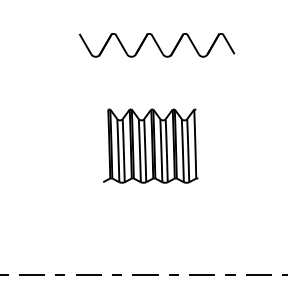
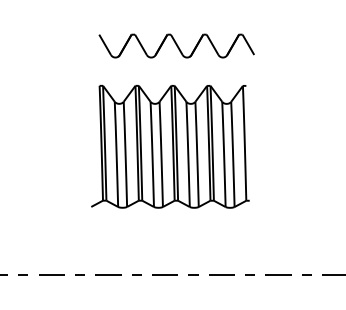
part: (150, 145) -> (170, 146), size x1.67

